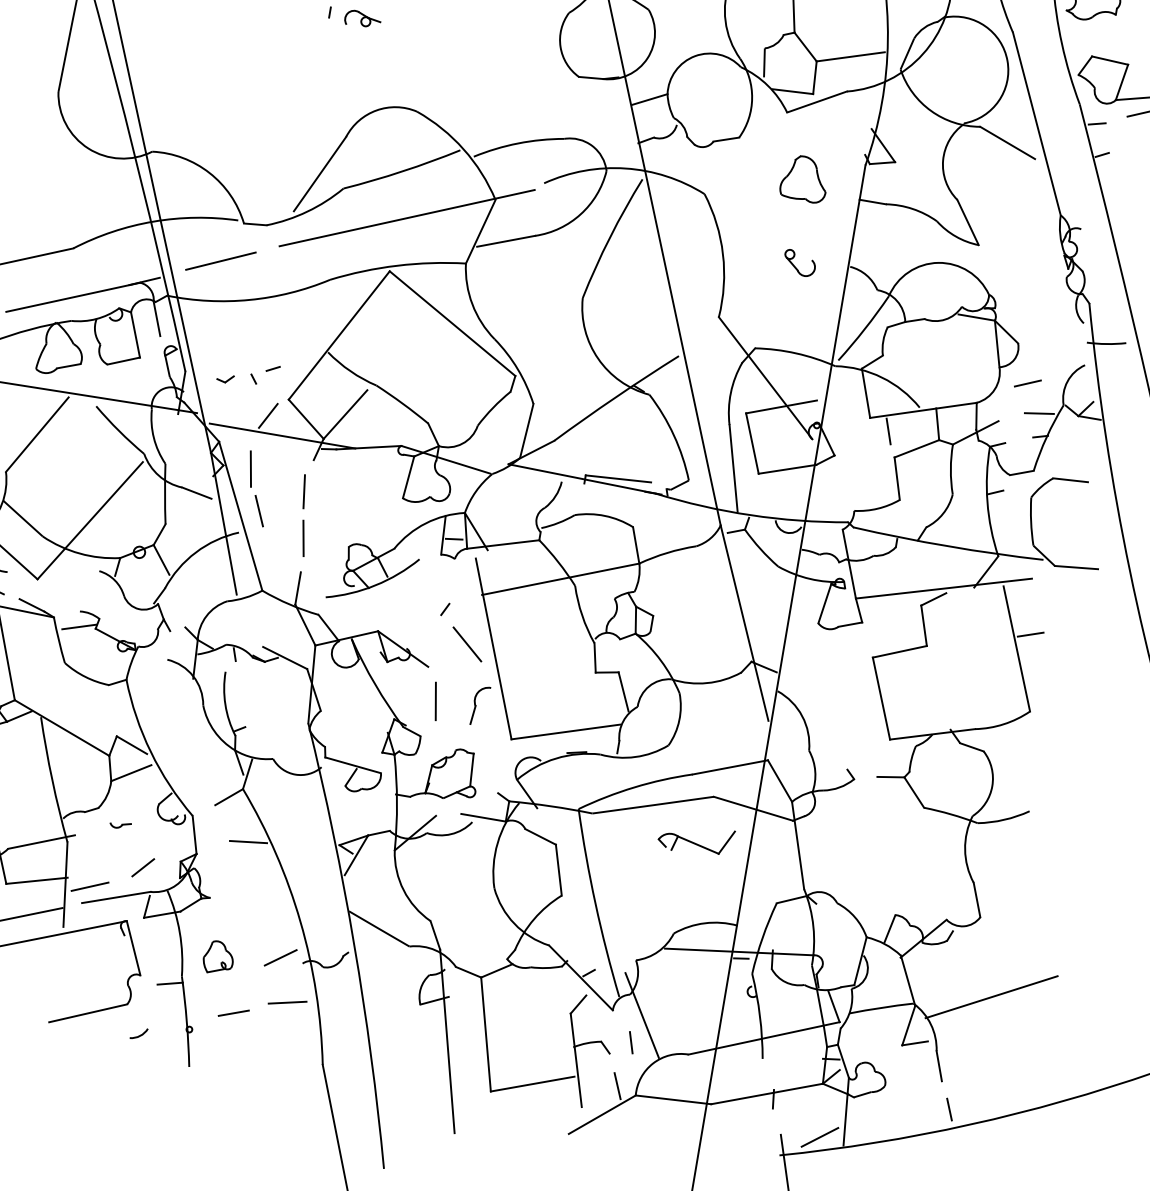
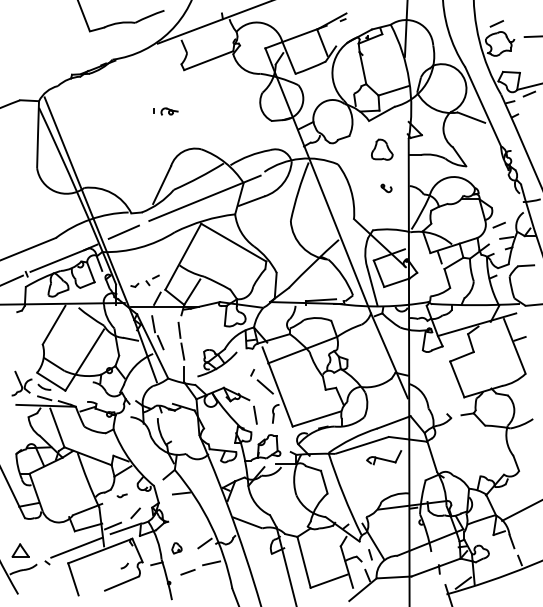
part: (799, 263) -> (386, 188), size x0.7
part: (217, 958) -> (176, 548), size x0.7
arc: (141, 1033) -> (125, 565), moved

